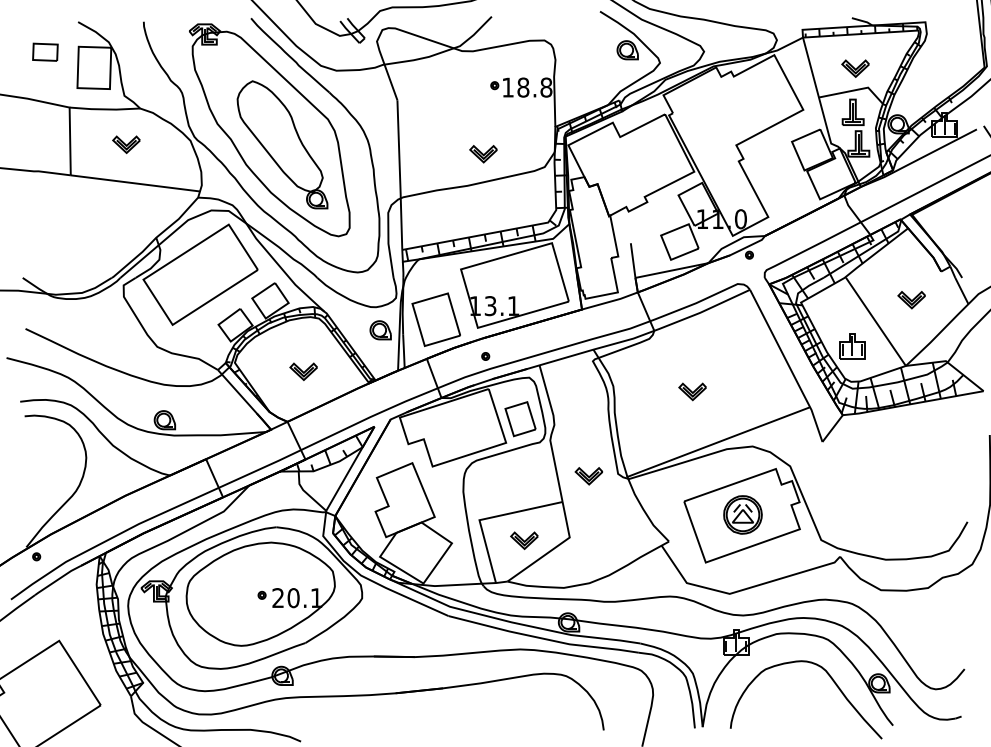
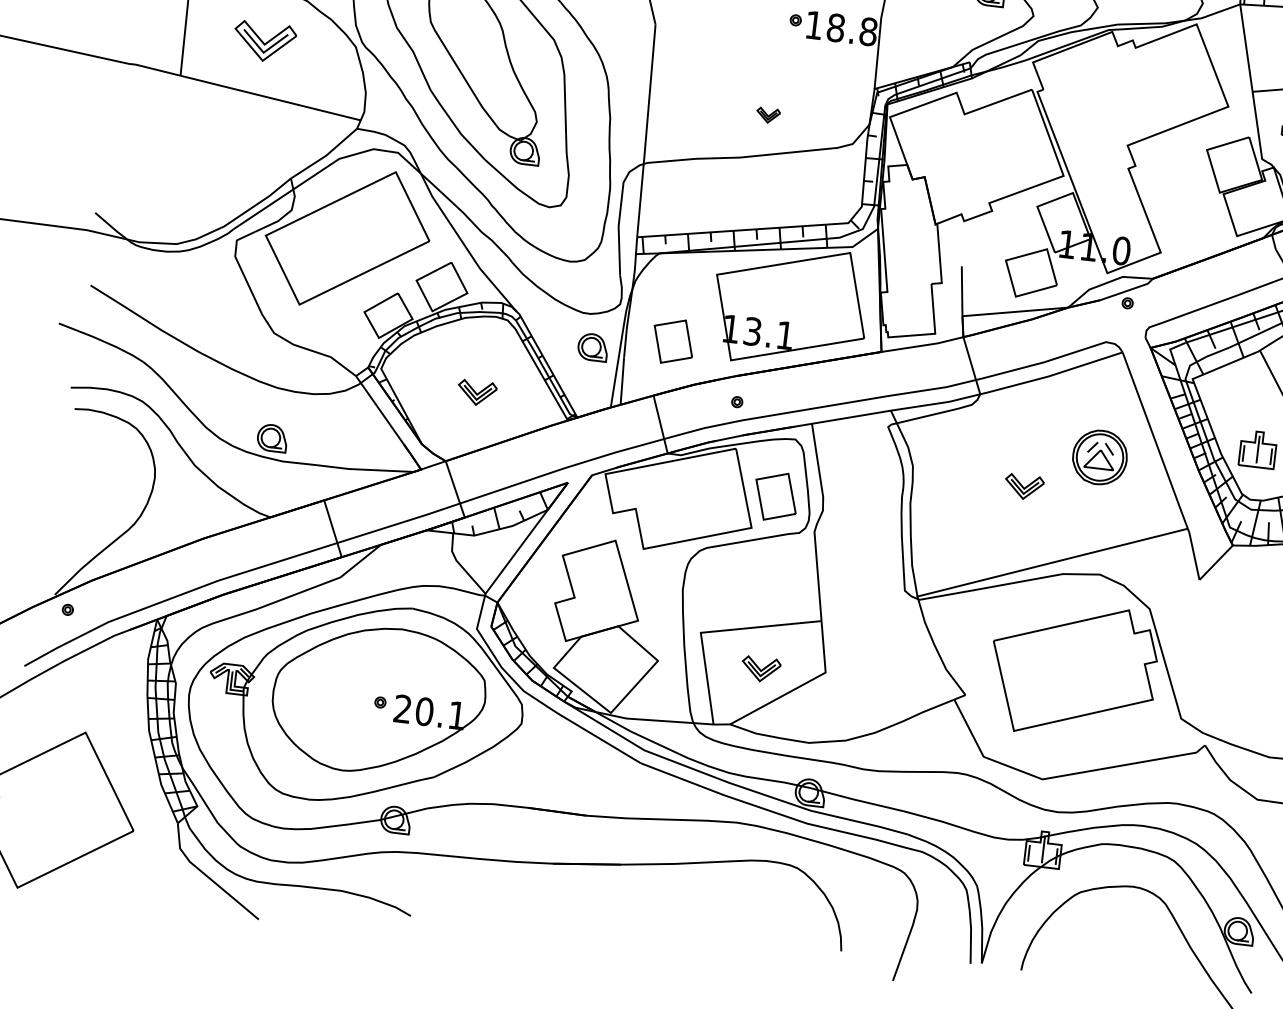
part: (126, 144) -> (264, 41), size x1.6
part: (483, 154) -> (768, 115), size x0.6
part: (435, 319) -> (672, 341), size x0.6
part: (588, 476) -> (862, 589), removed
part: (742, 514) -> (1099, 456), moved

